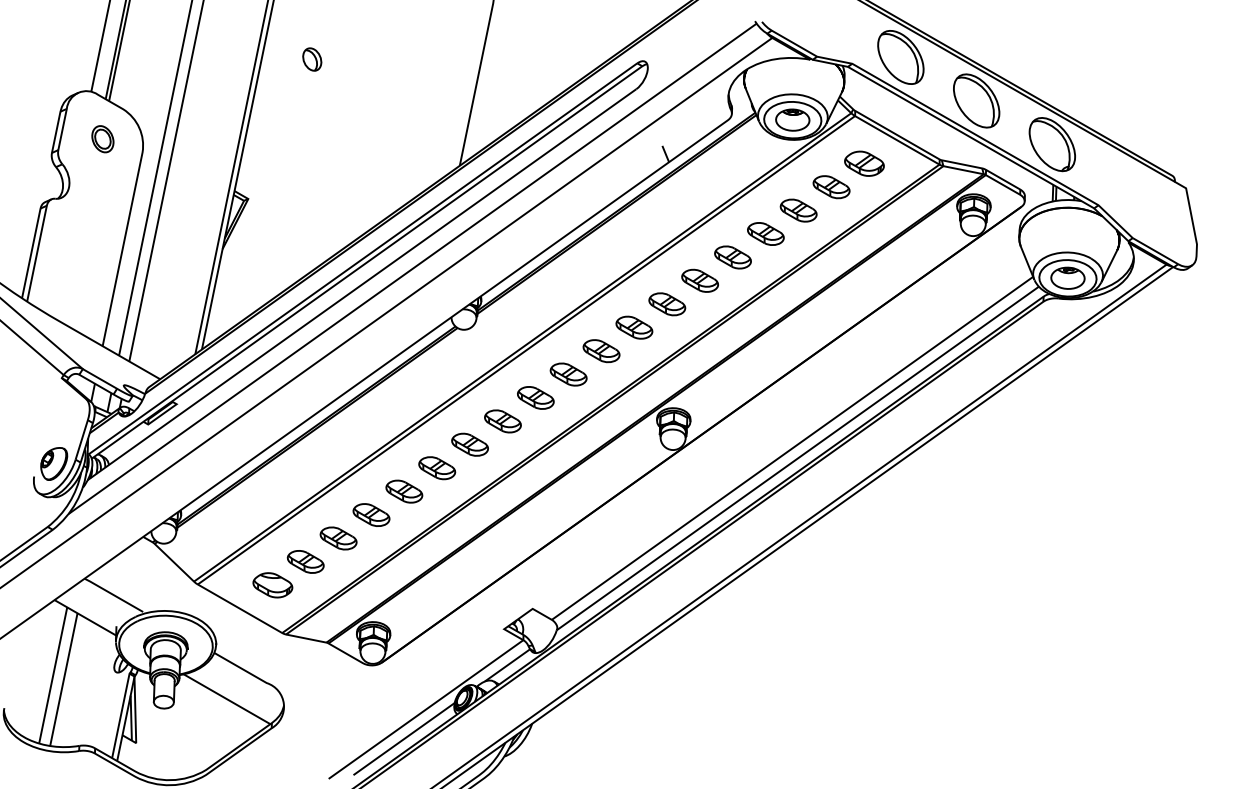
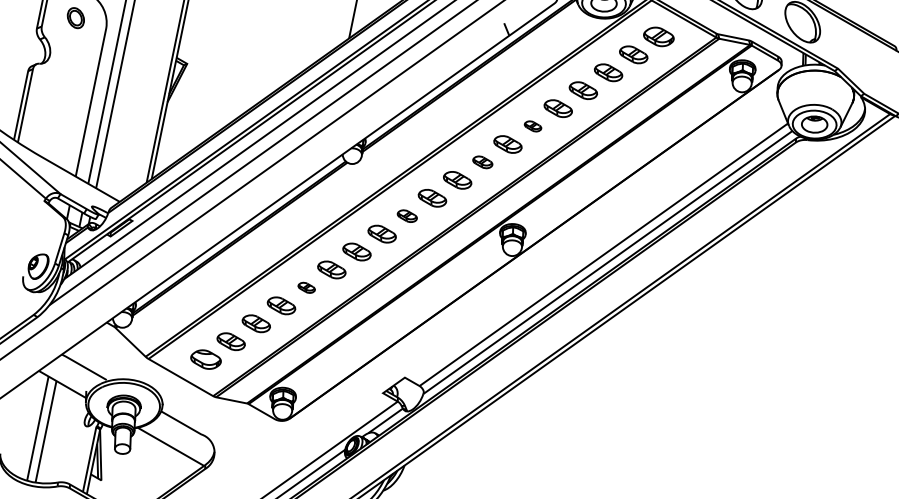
part: (699, 280) -> (532, 126), size x0.6
part: (634, 327) -> (482, 162), size x0.7
part: (535, 397) -> (407, 215), size x0.7
part: (404, 491) -> (306, 287), size x0.6

